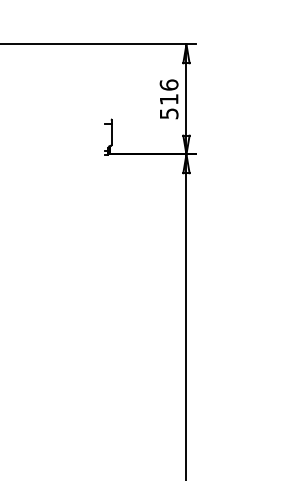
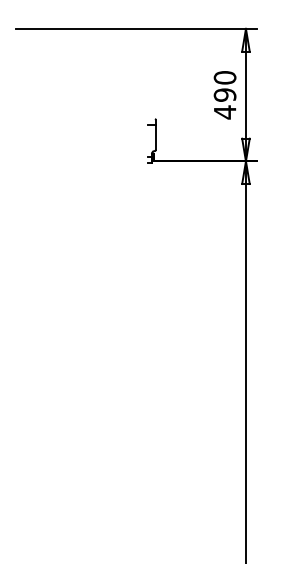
text: (168, 99) -> (224, 95), 516 -> 490

